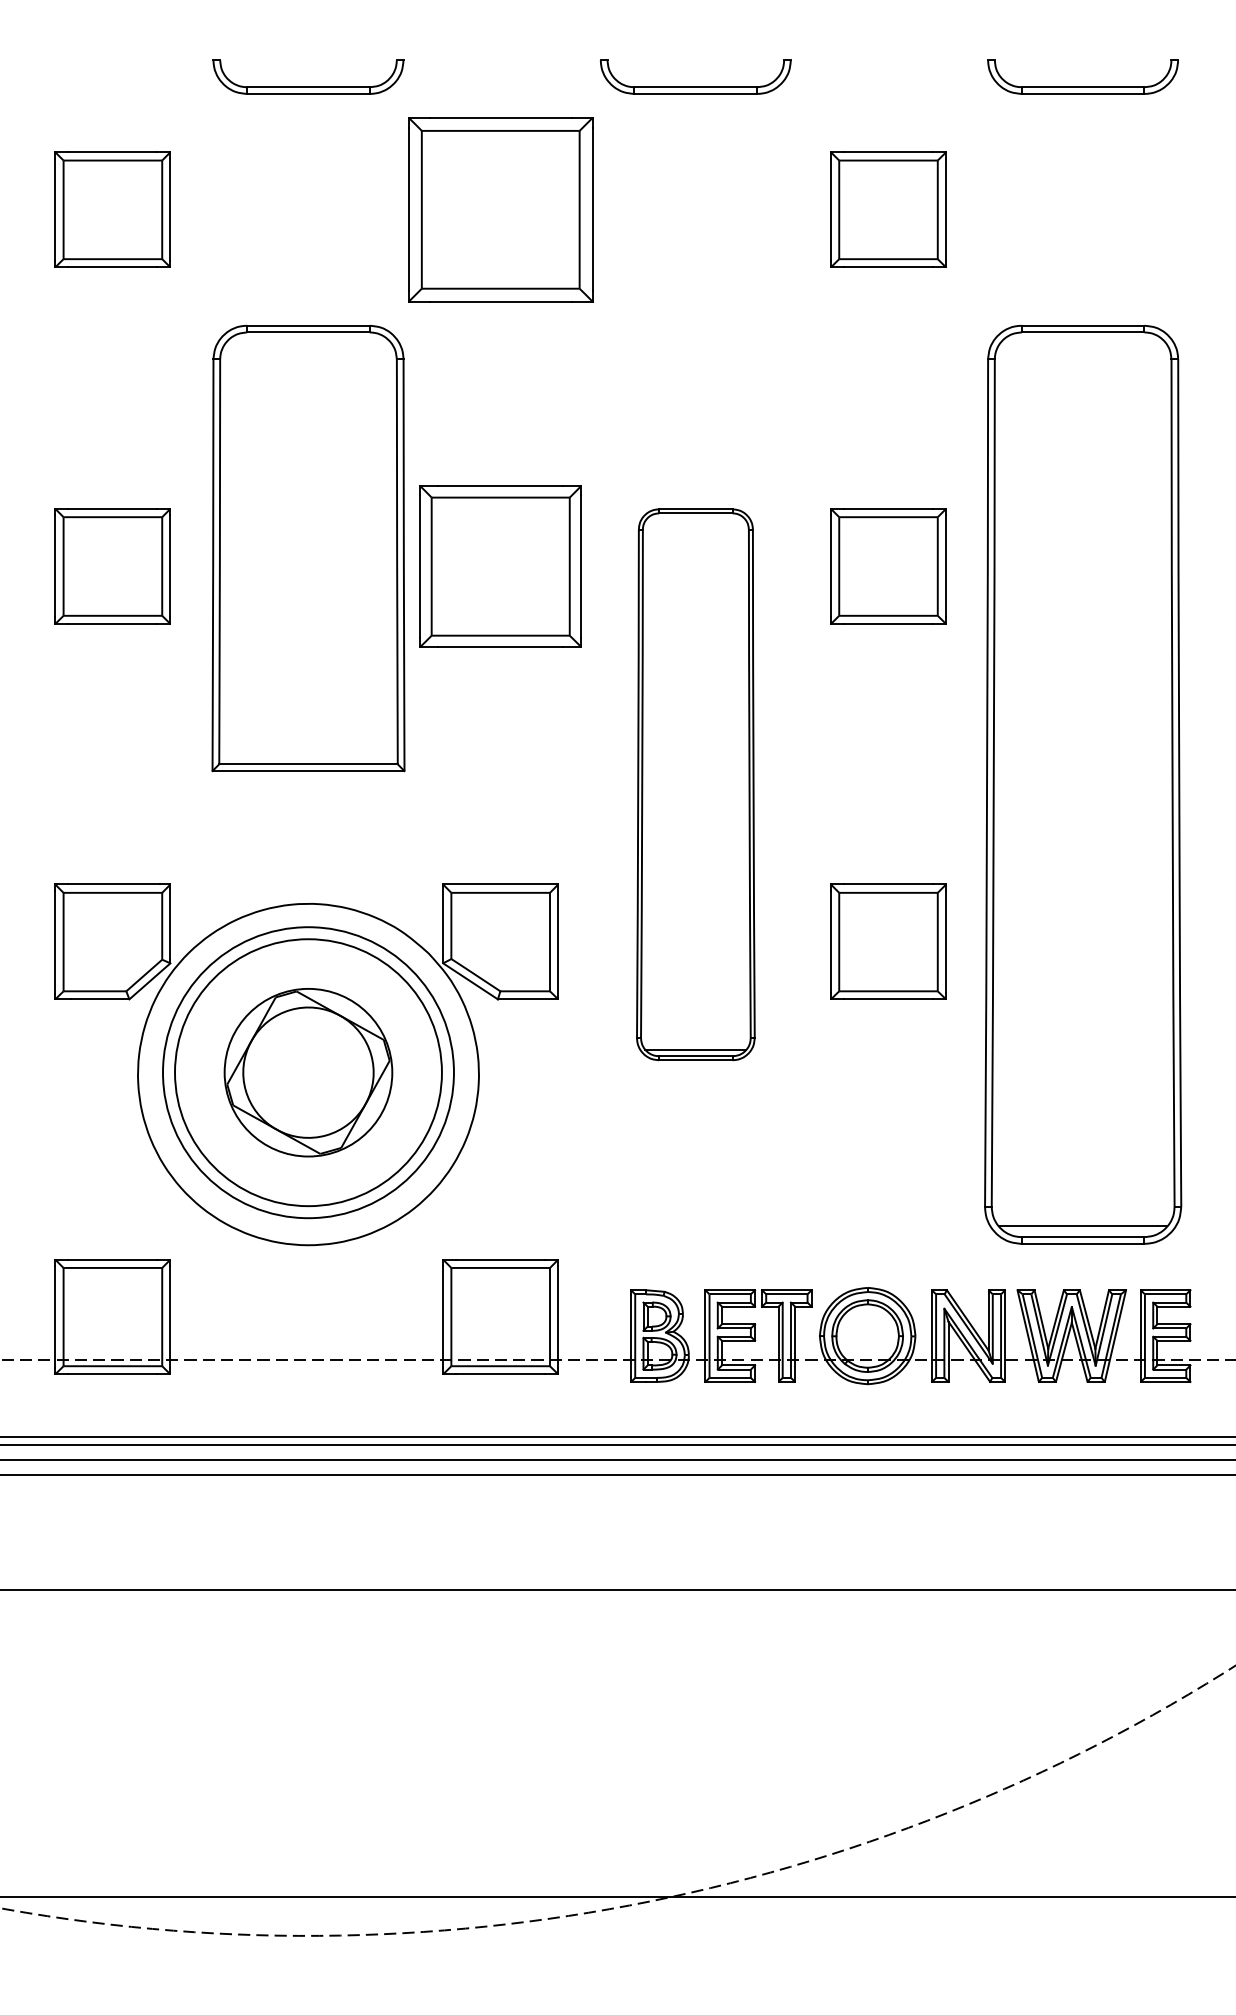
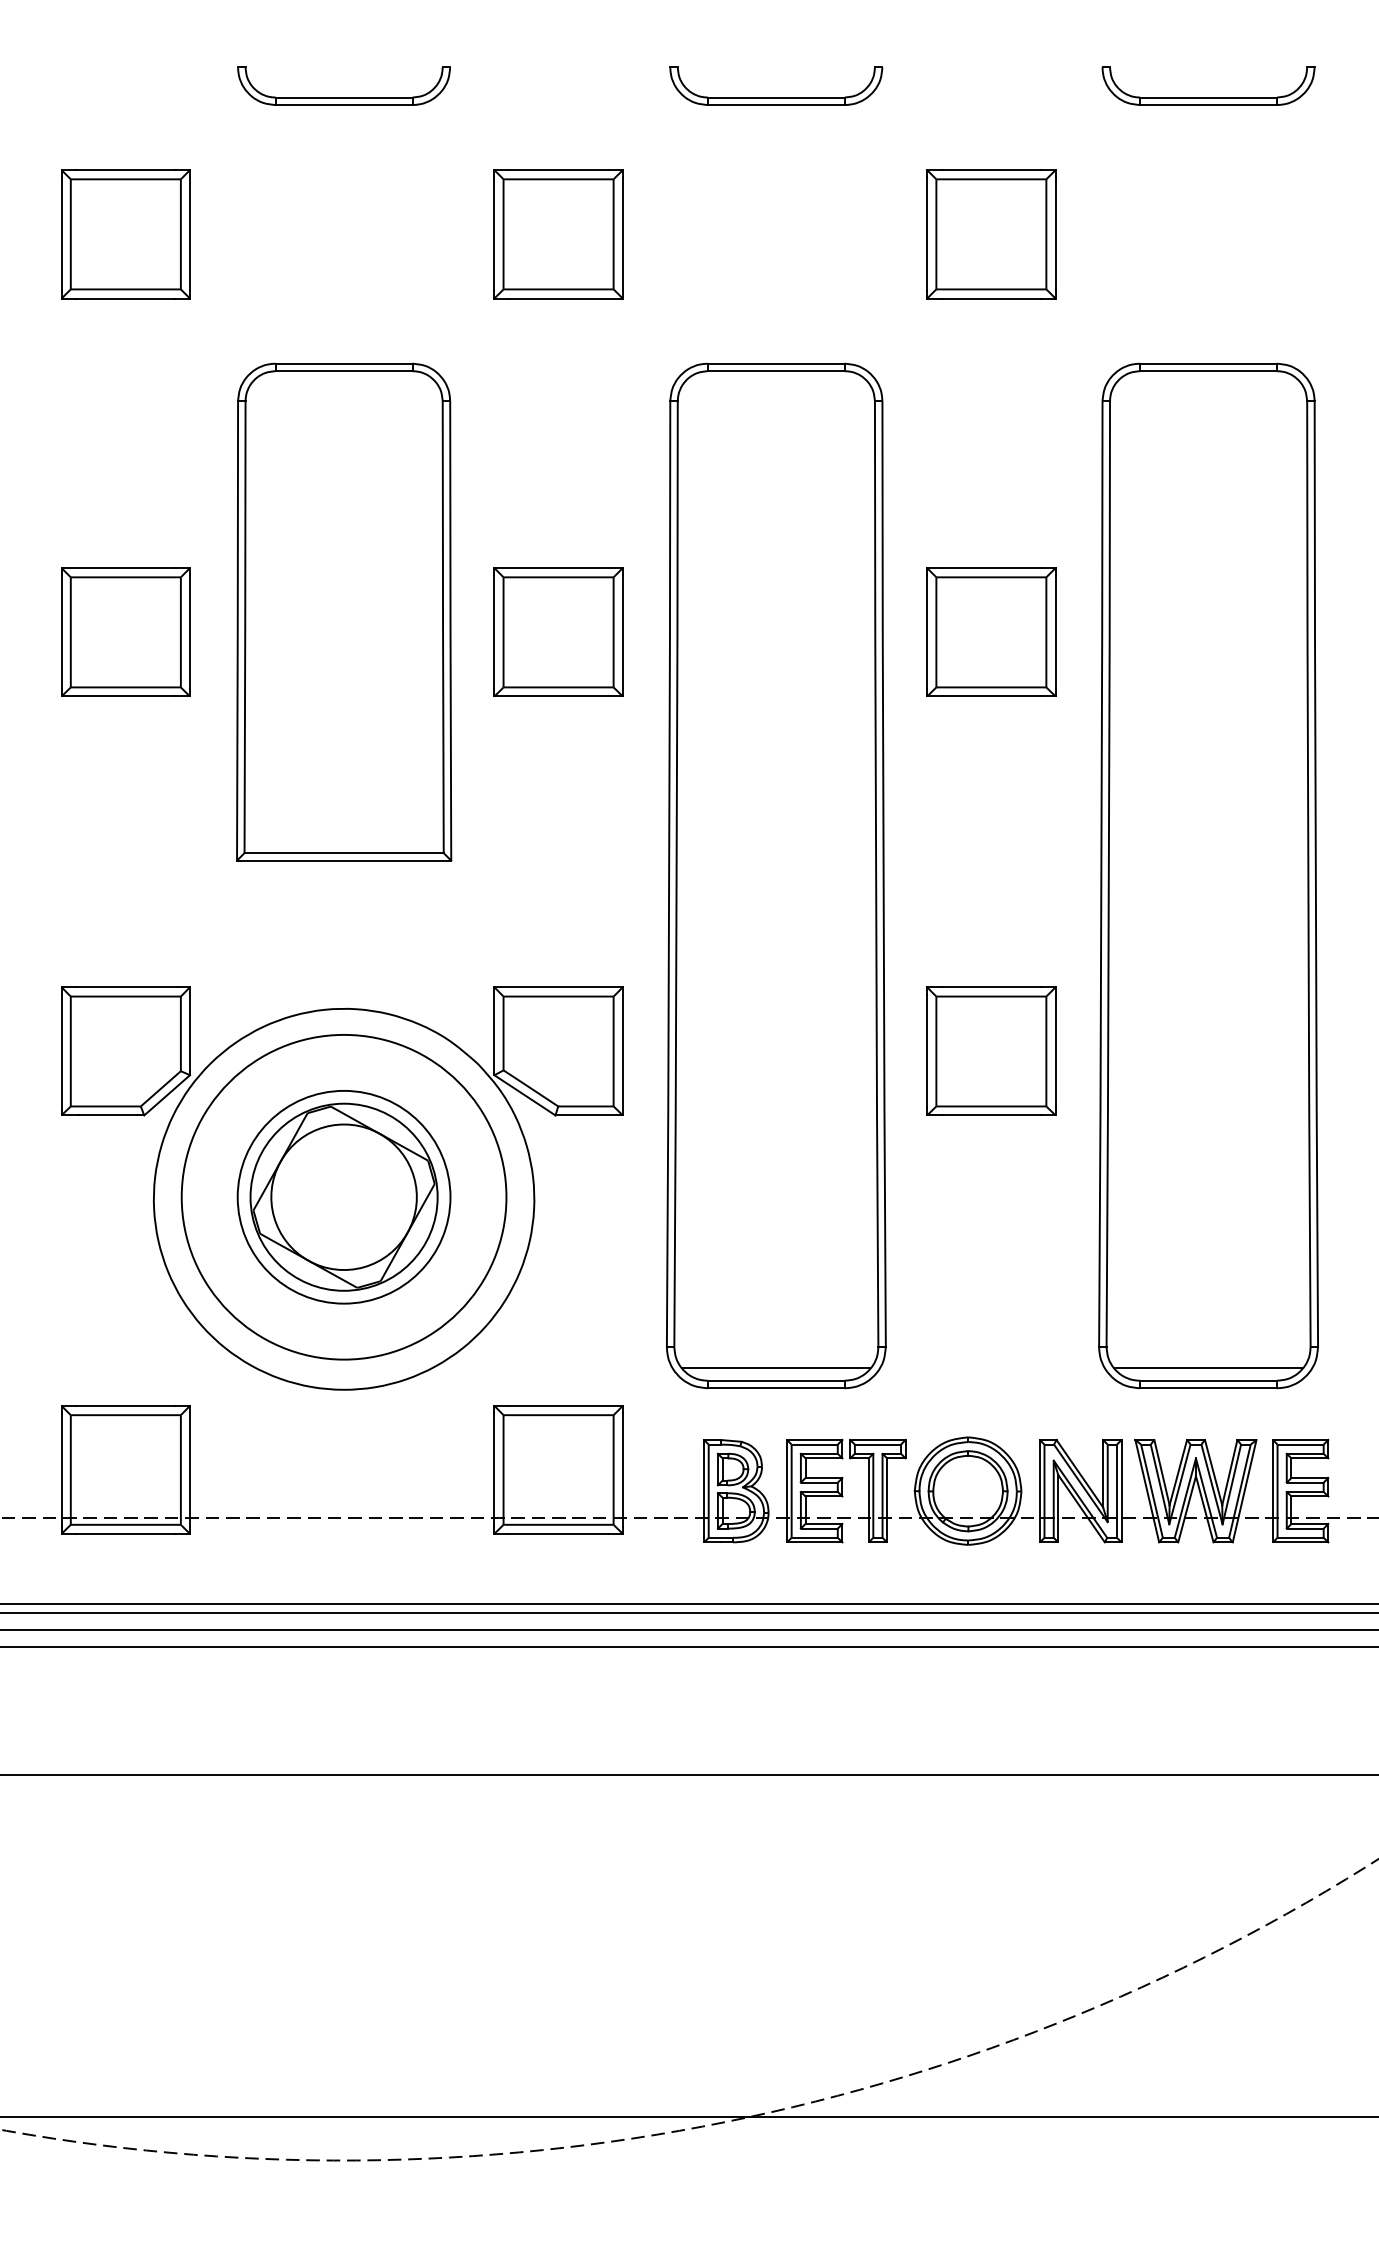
part: (500, 209) -> (558, 234), size x0.62
part: (500, 565) -> (558, 631), size x0.71
part: (695, 784) -> (776, 875), size x1.67
circle: (307, 1072) -> (343, 1196), size x0.71

